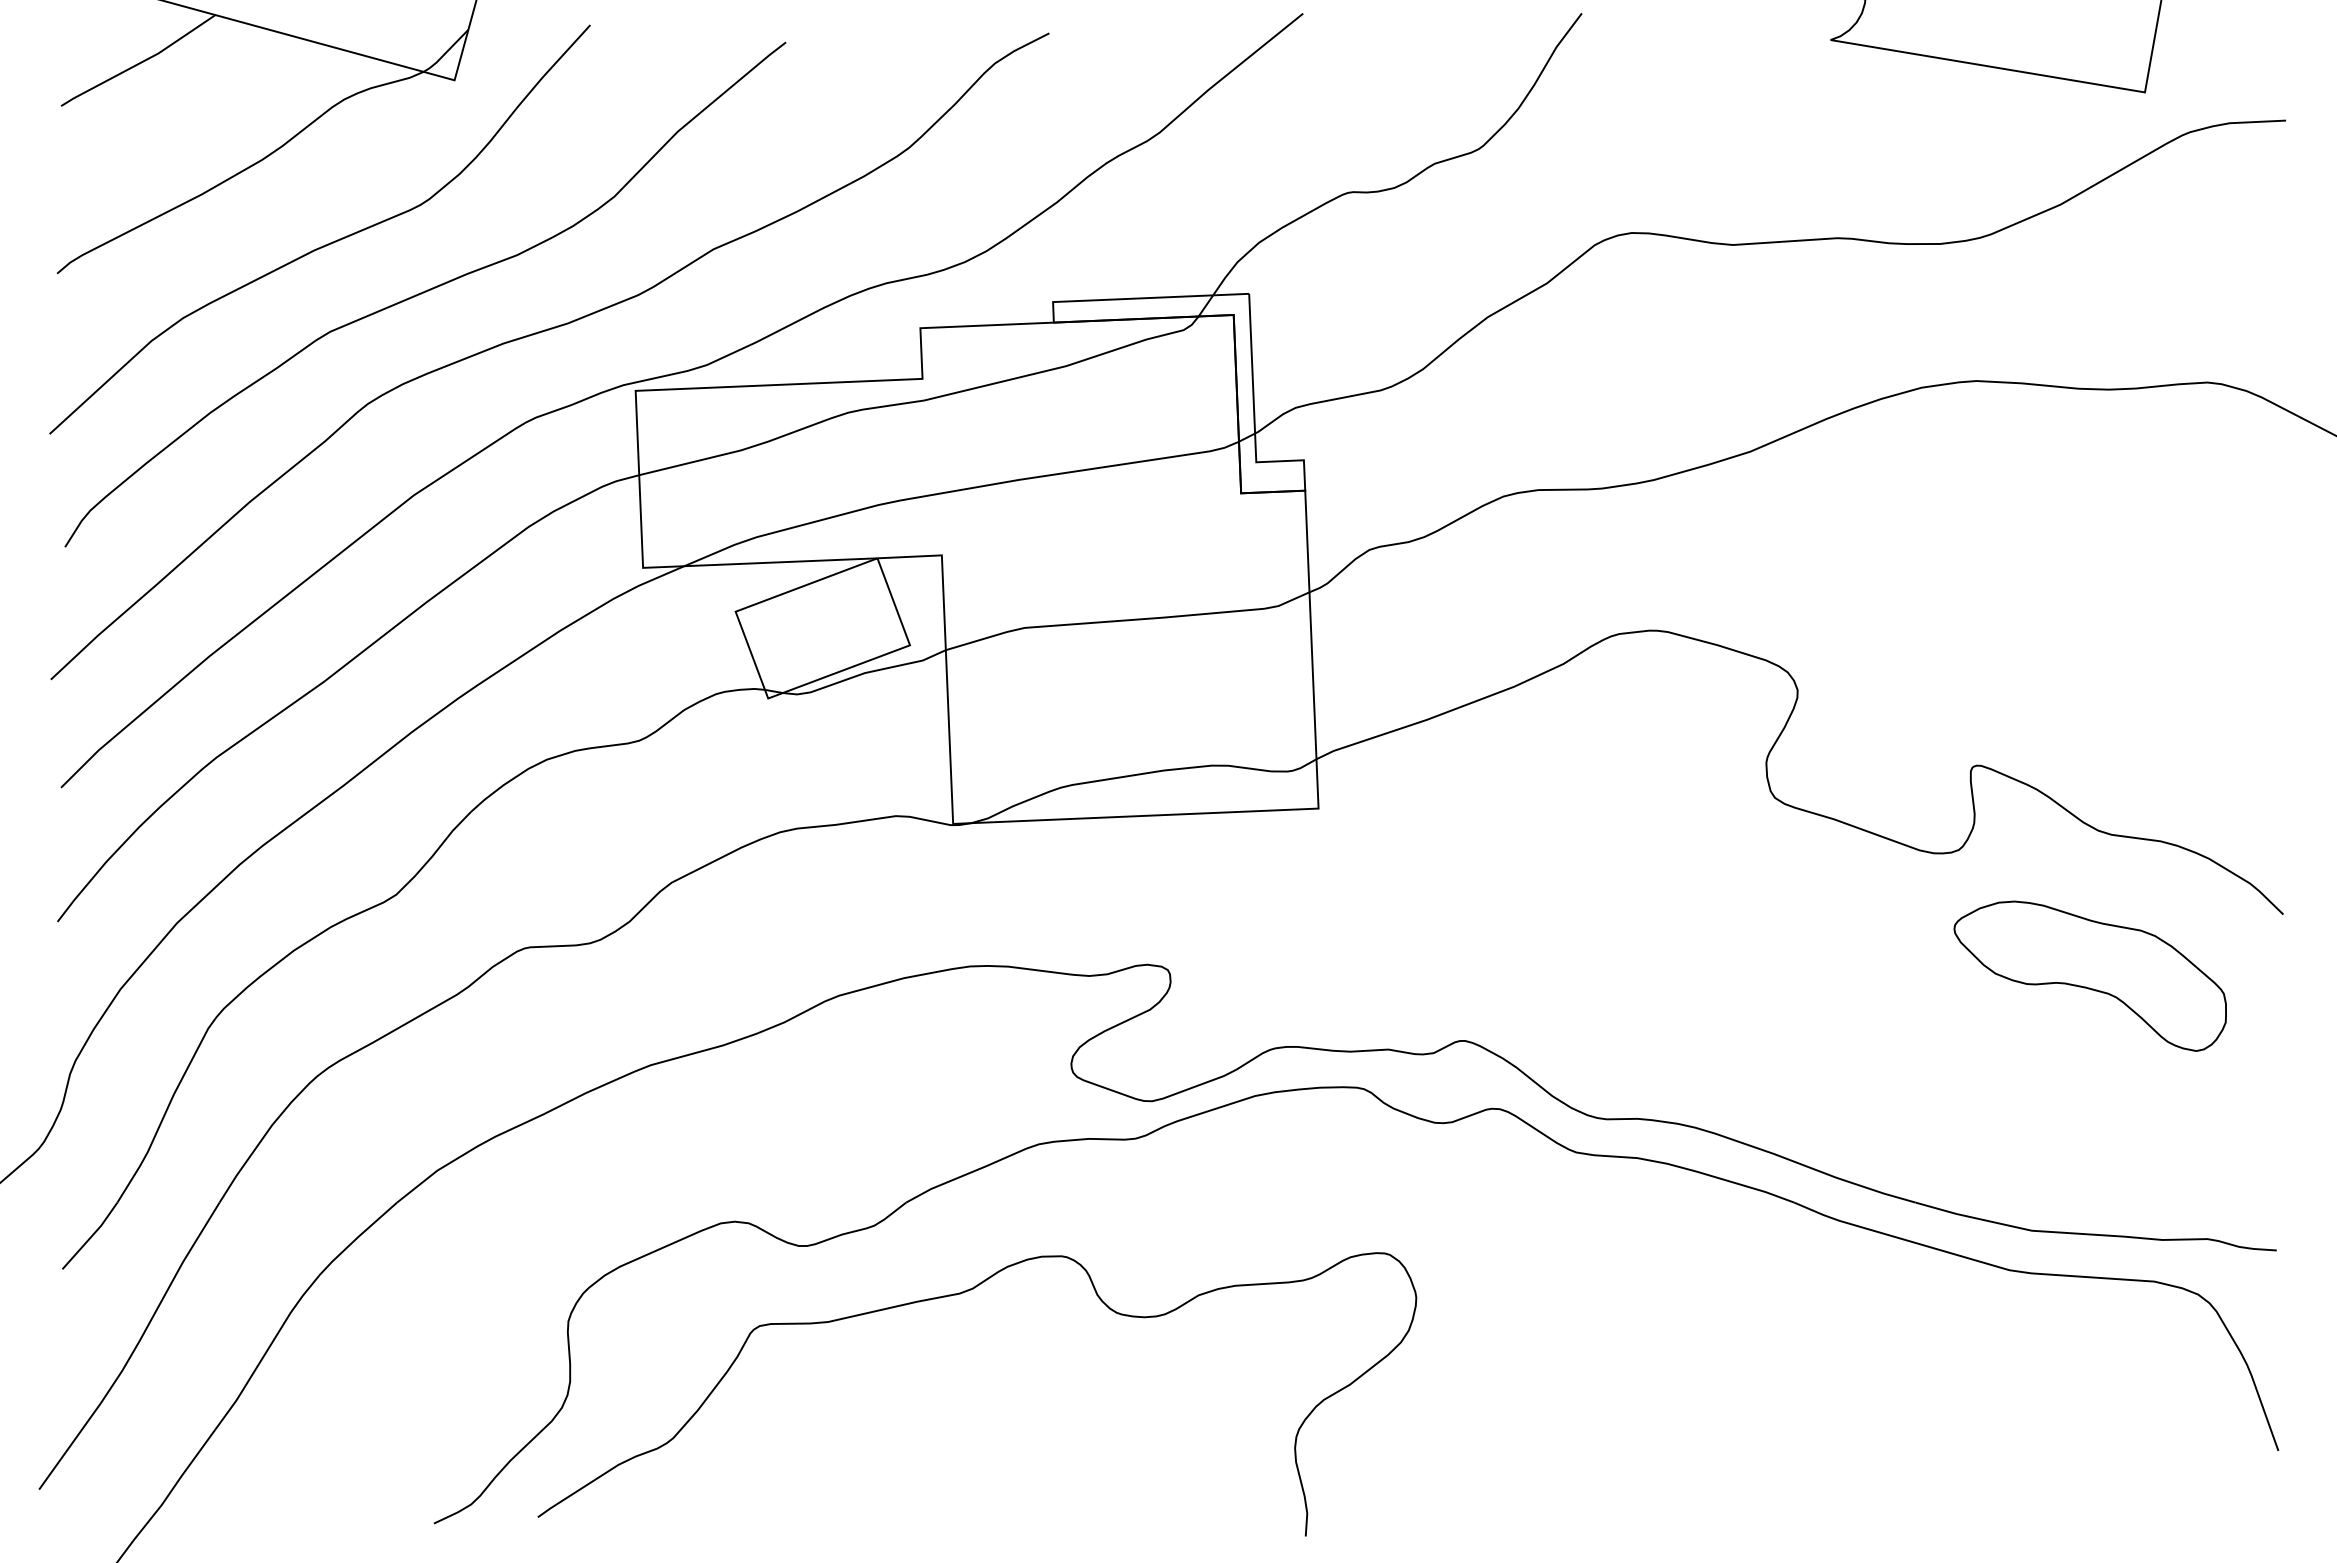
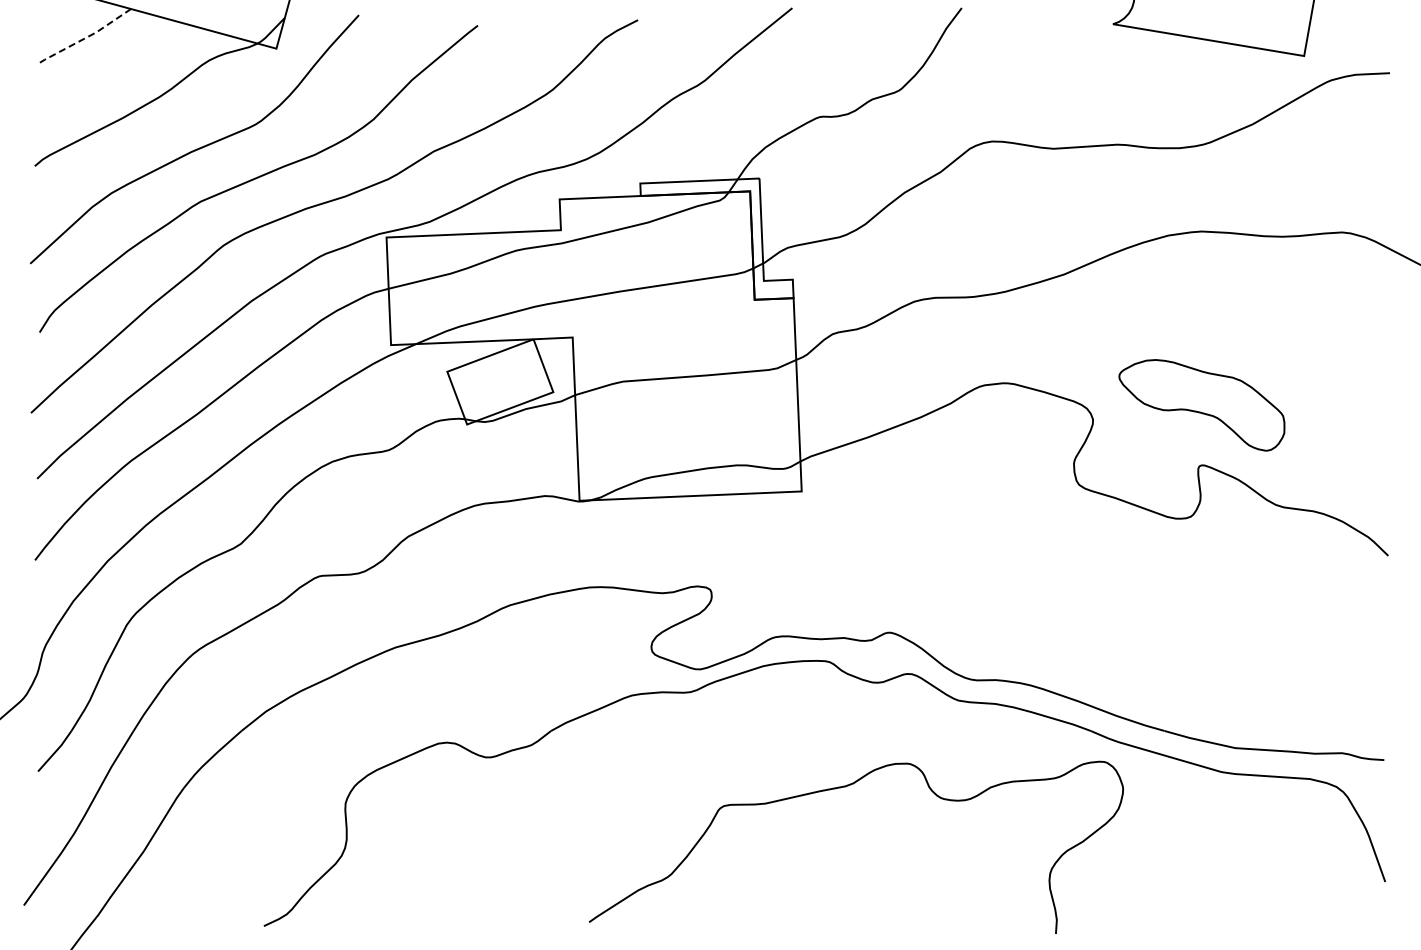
line: (140, 63) -> (85, 38), solid -> dashed
part: (2089, 976) -> (1201, 405), moved
curve: (959, 1295) -> (845, 787), moved

